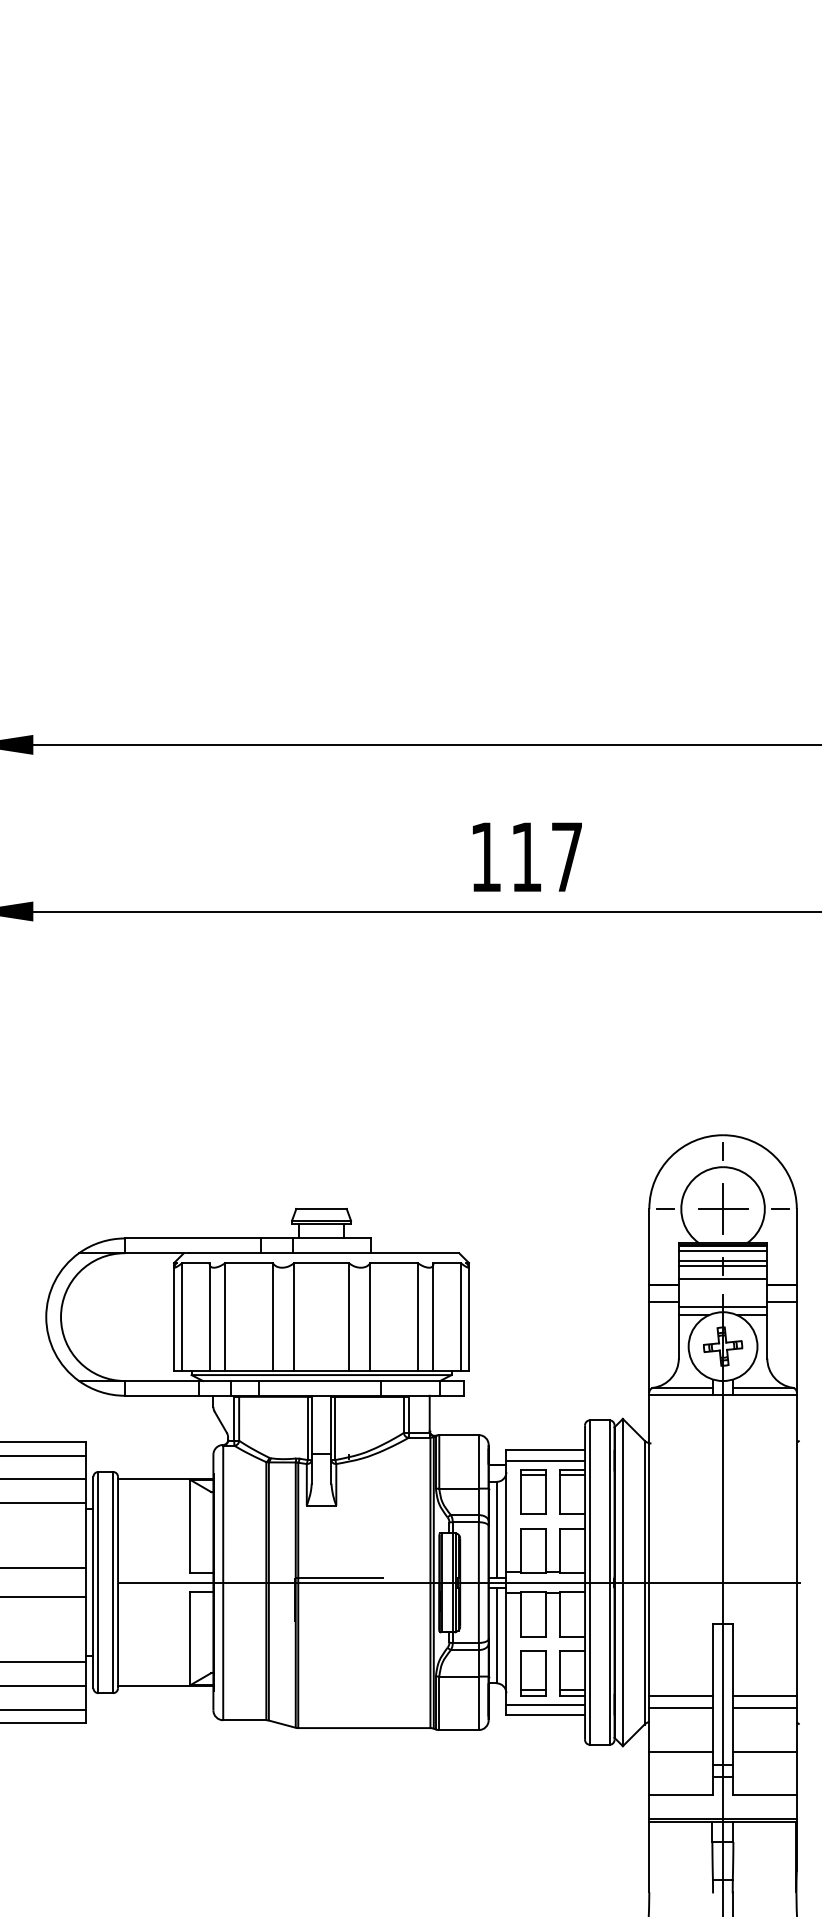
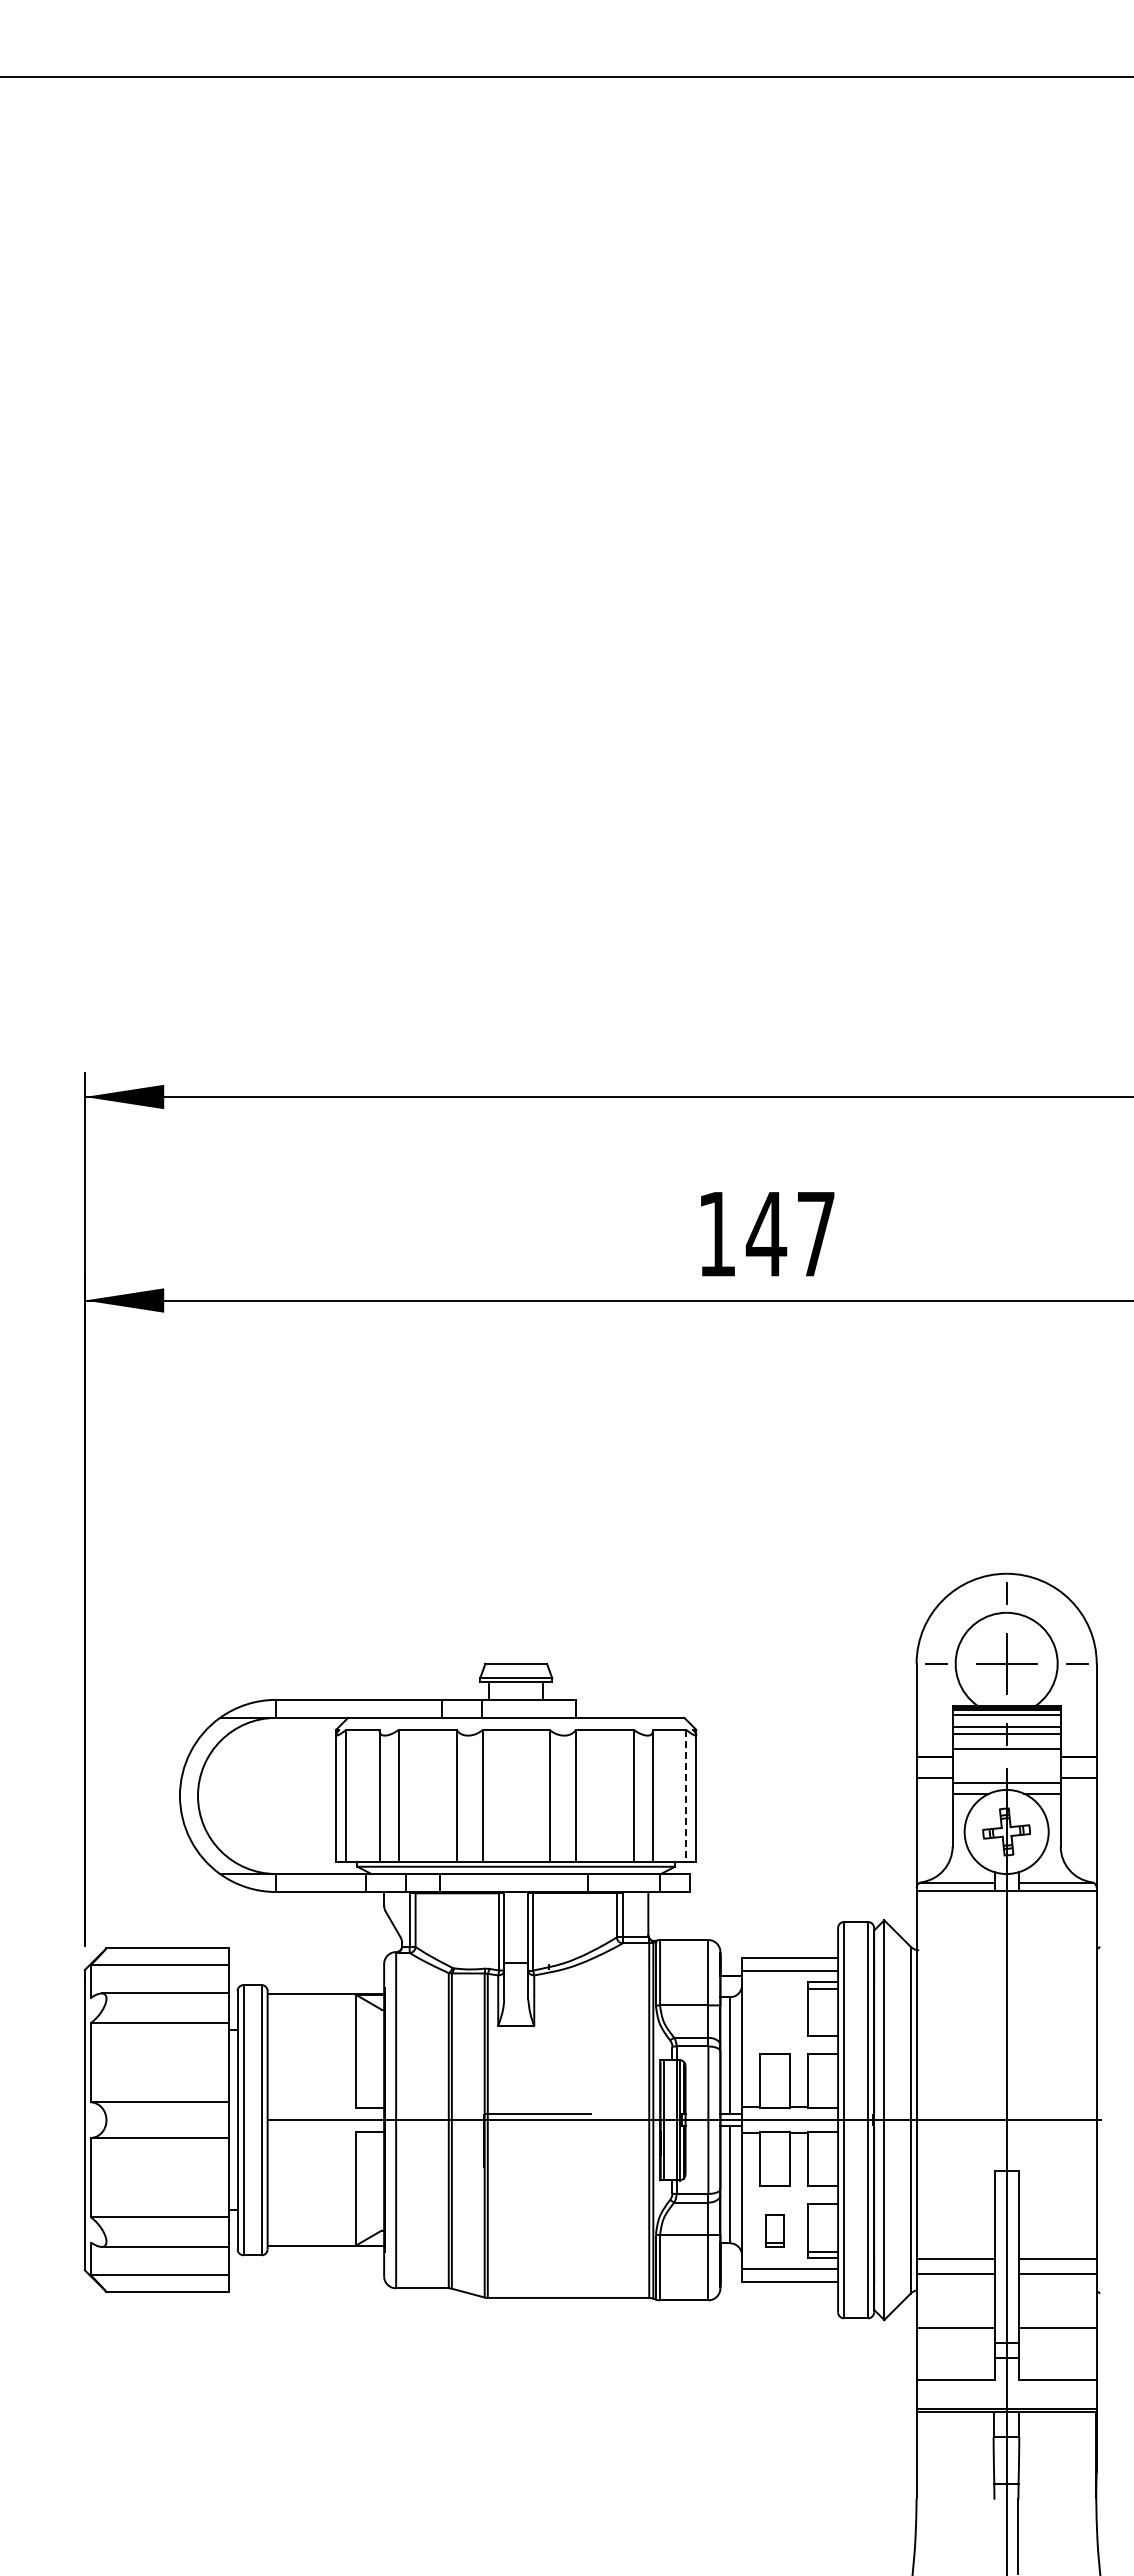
text: (526, 857) -> (766, 1234), 117 -> 147
line: (460, 1317) -> (686, 1796), solid -> dashed
part: (532, 1491) -> (774, 2008), removed
part: (532, 1672) -> (774, 2230), size x0.6

